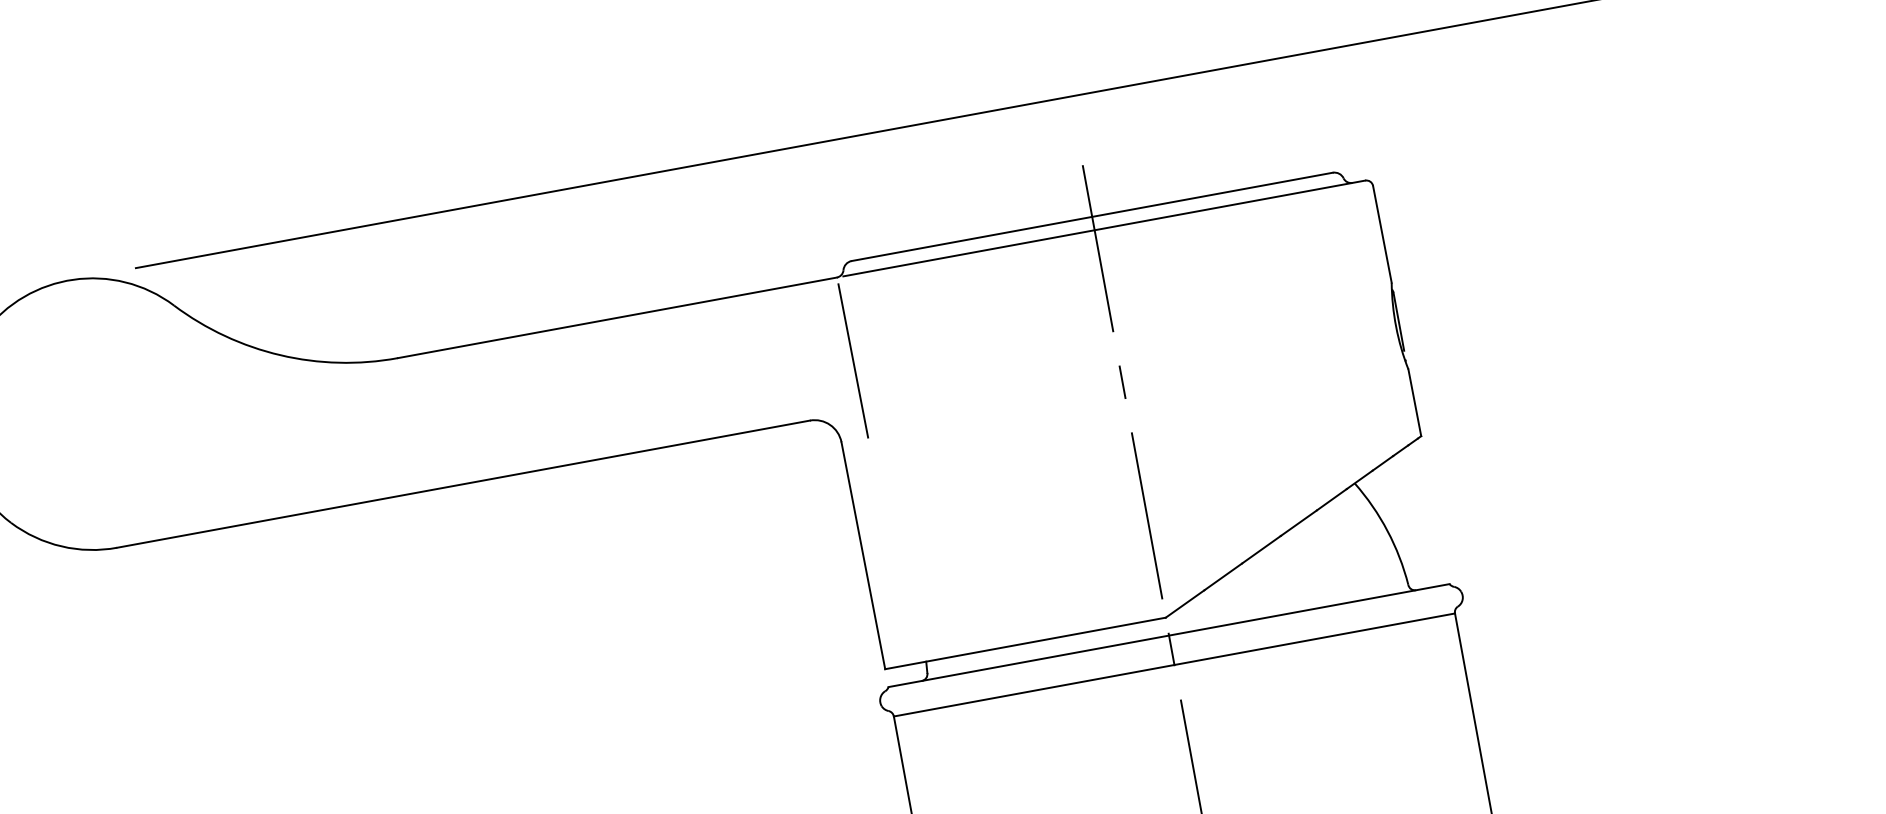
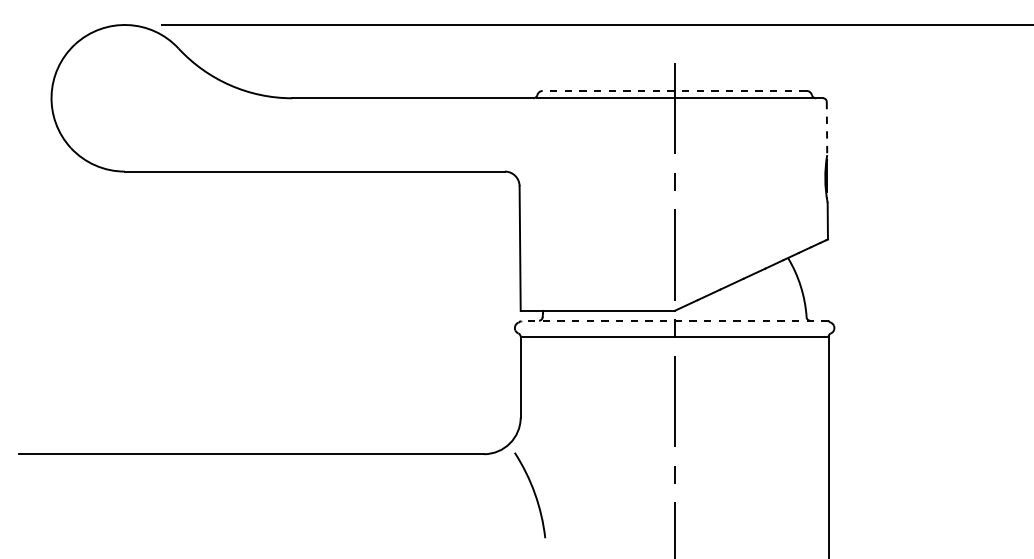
line: (1091, 216) -> (674, 90), solid -> dashed
line: (1383, 234) -> (827, 128), solid -> dashed
line: (852, 361) -> (533, 144), removed
line: (1168, 635) -> (674, 320), solid -> dashed

